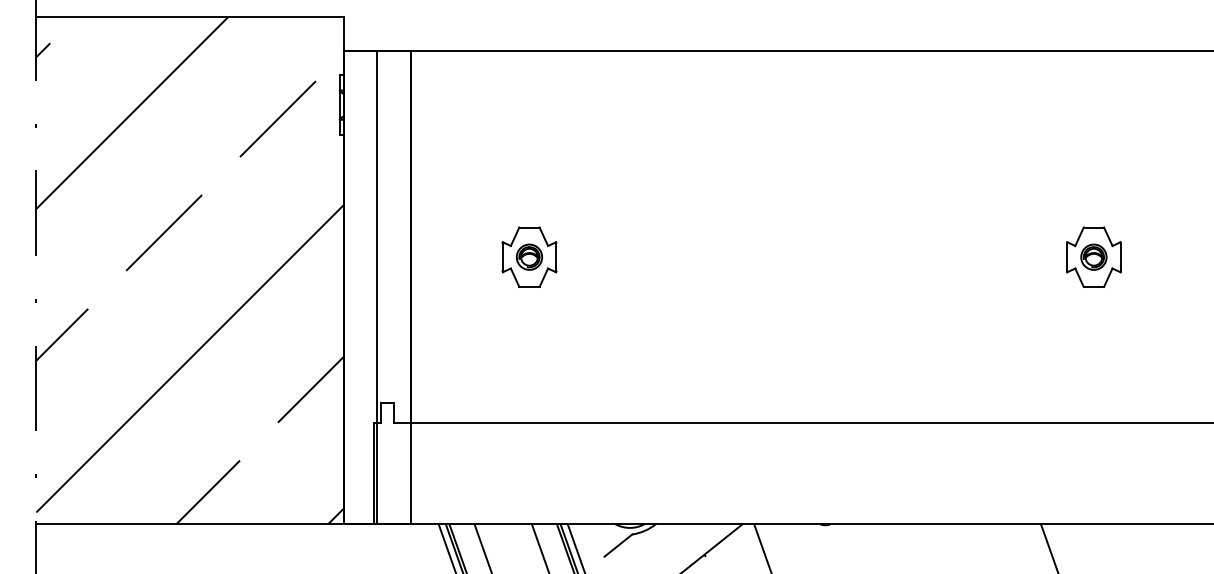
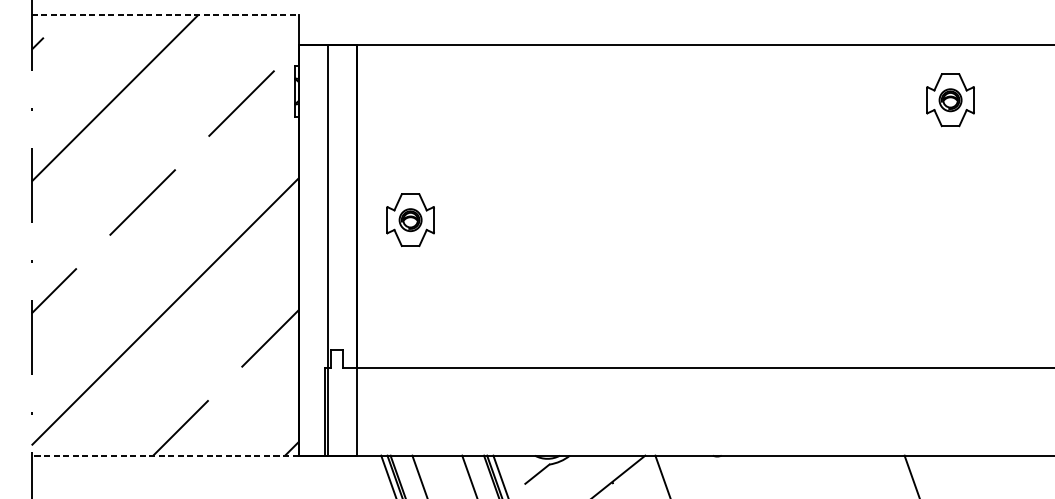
line: (190, 17) -> (165, 15), solid -> dashed
part: (529, 256) -> (410, 219), moved
part: (1093, 256) -> (950, 99), moved
line: (190, 524) -> (165, 455), solid -> dashed

